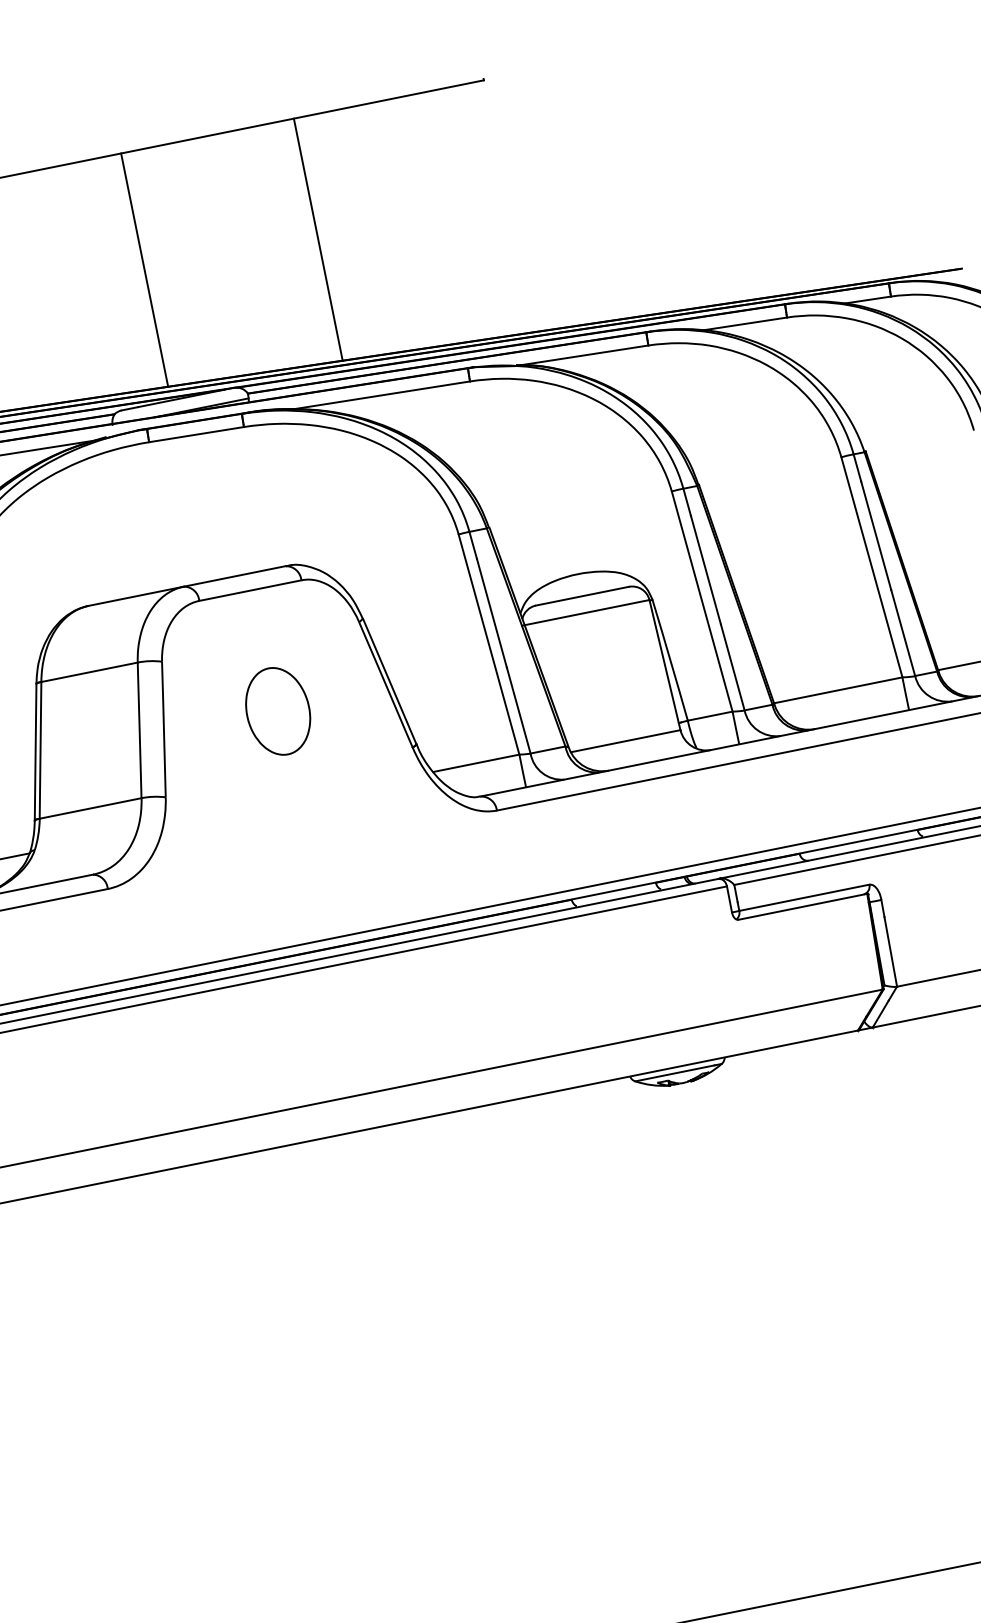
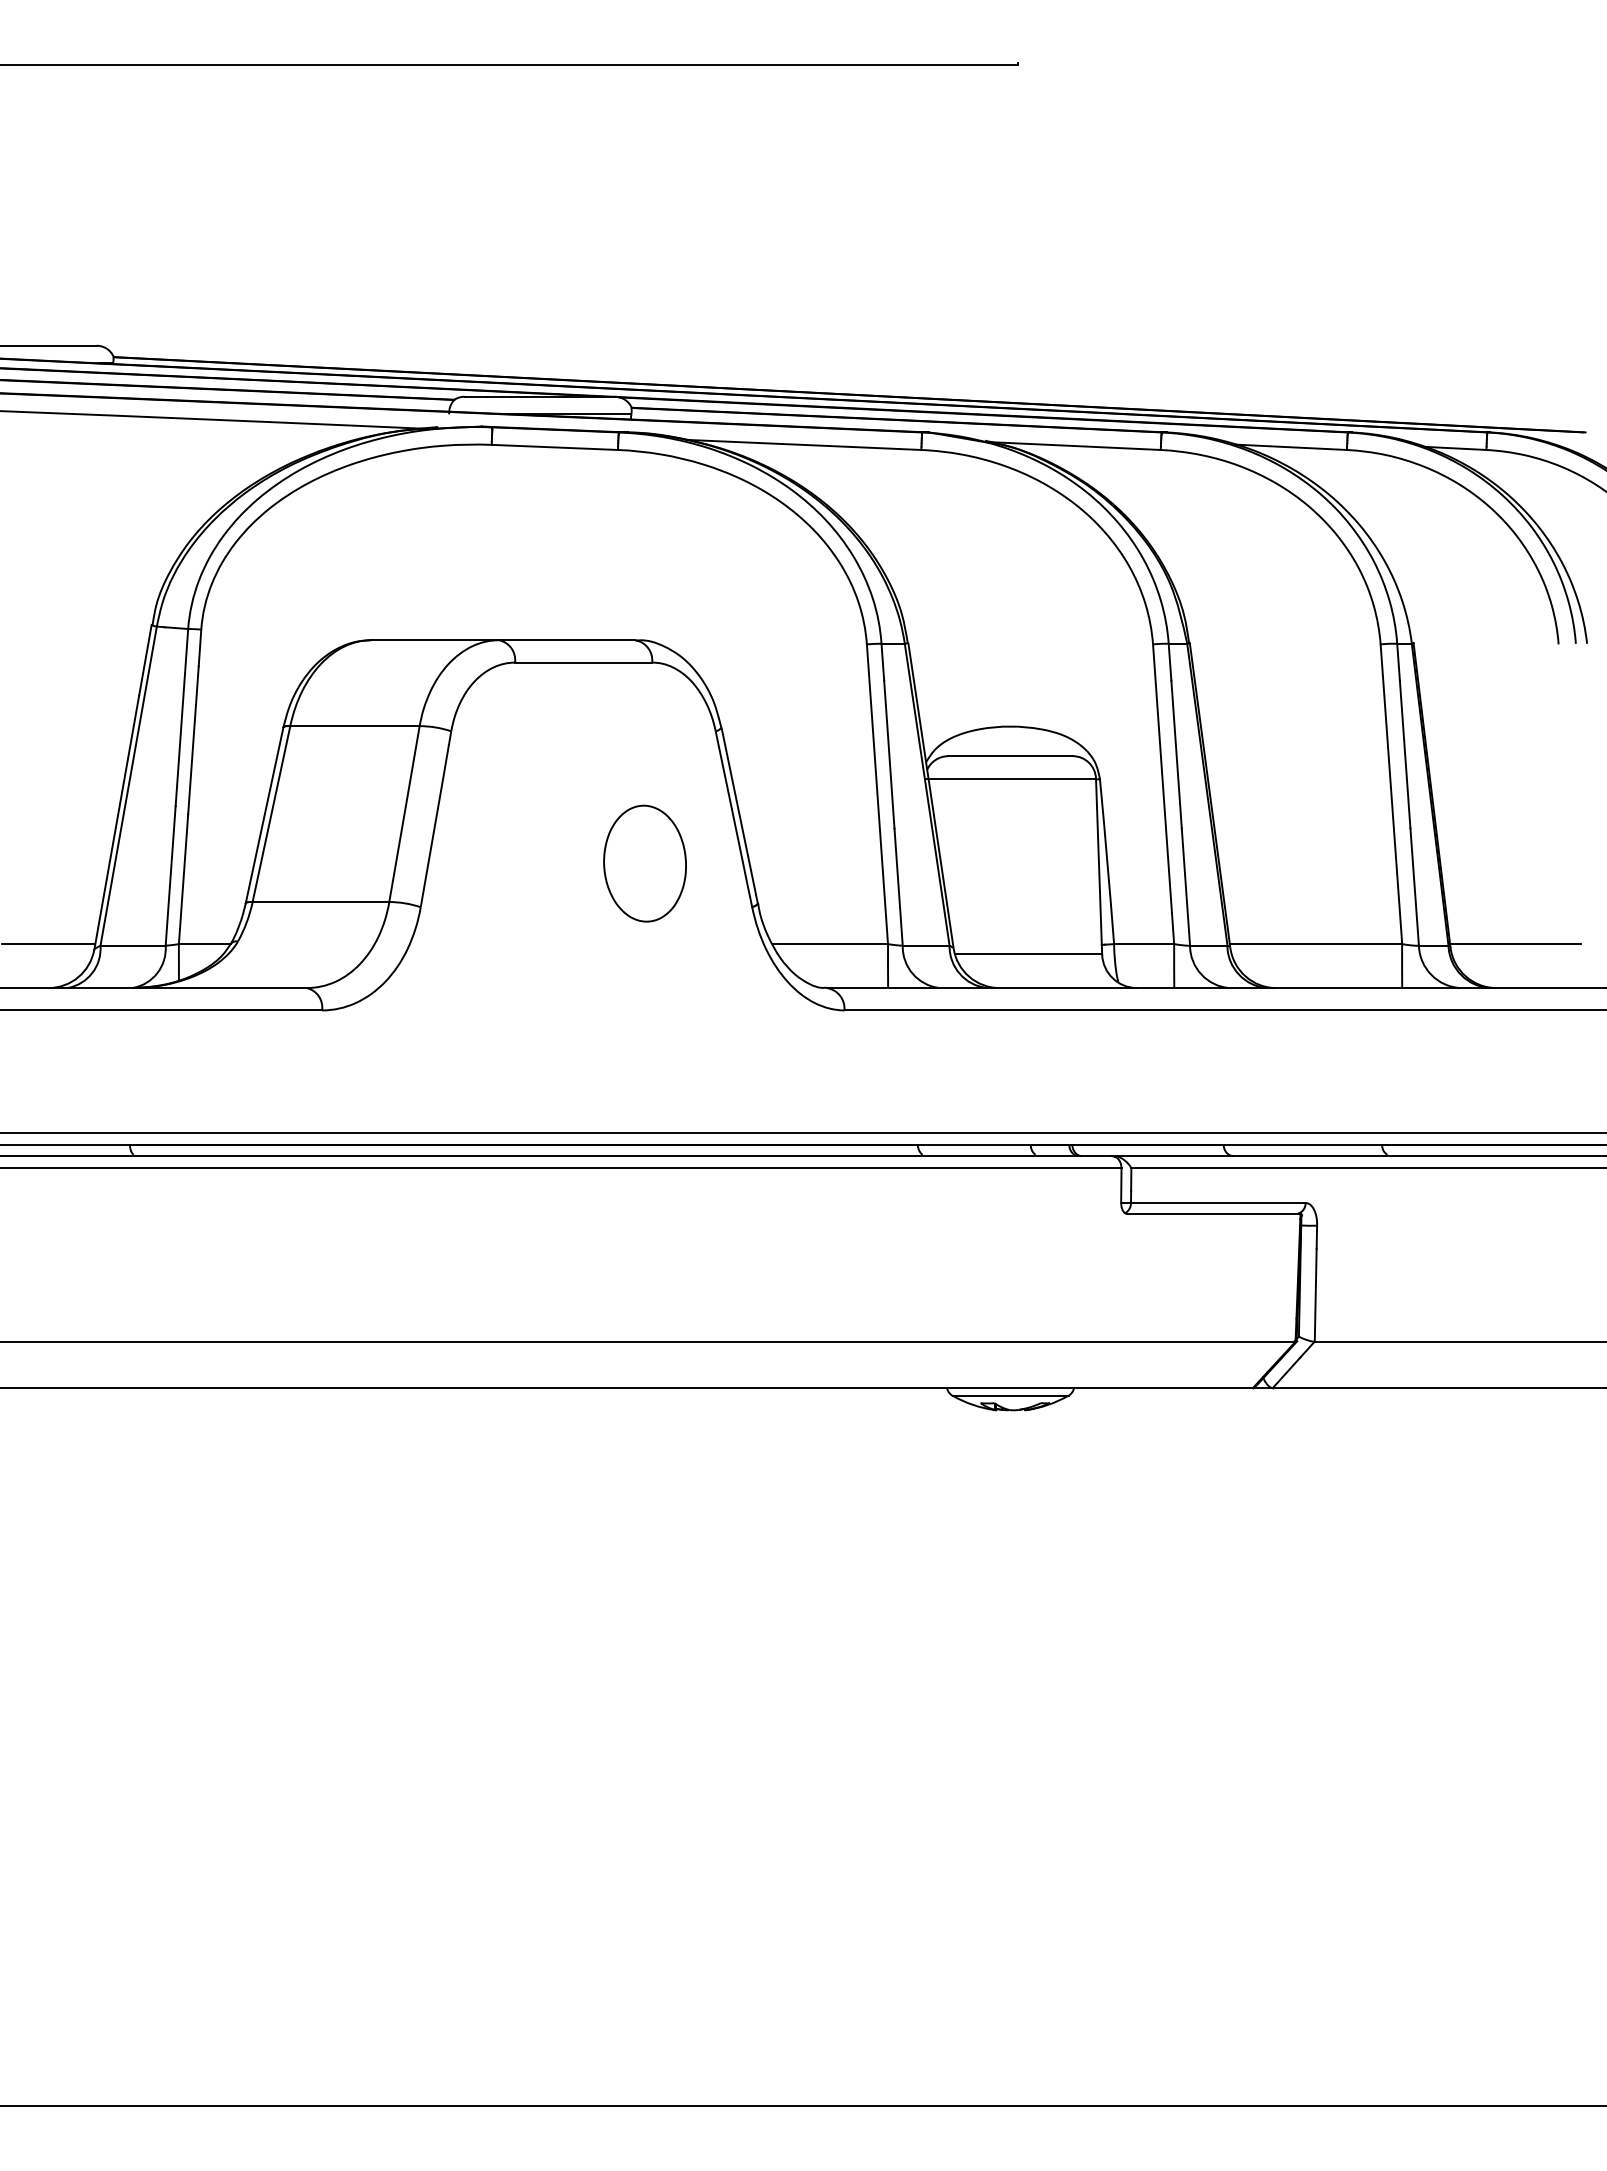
line: (318, 239) -> (762, 227), removed
line: (144, 269) -> (530, 221), removed
part: (277, 711) -> (644, 863), moved

